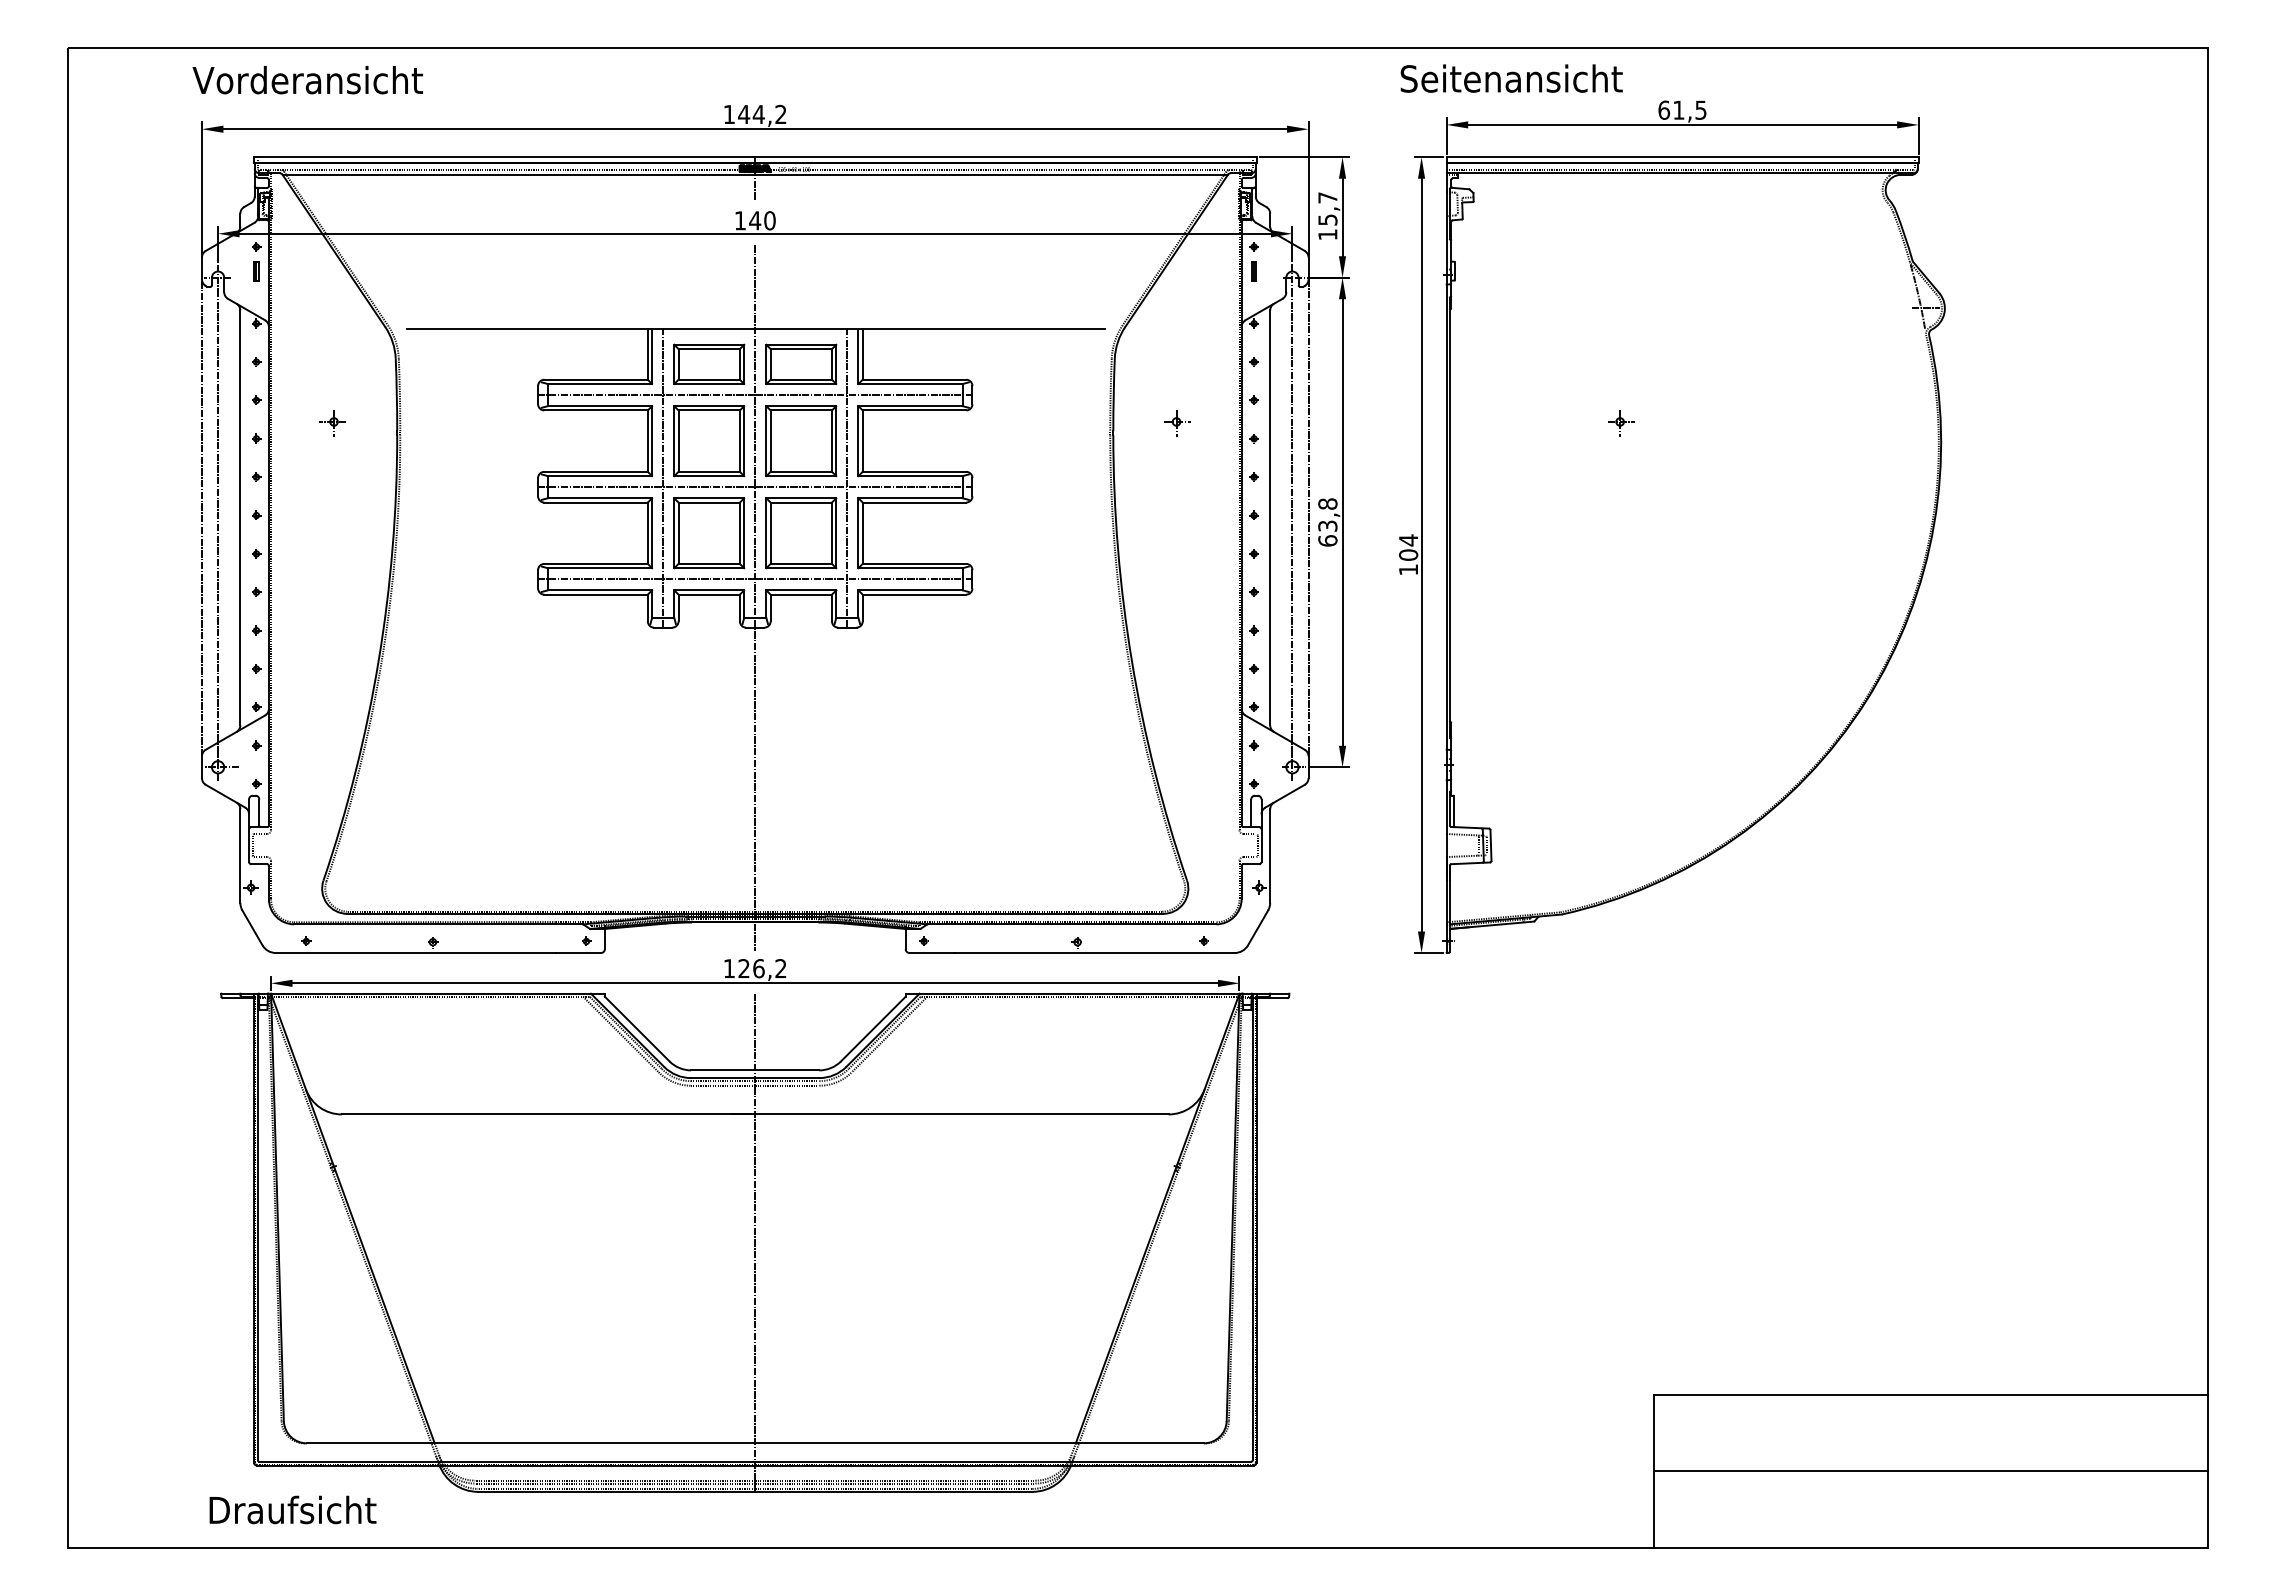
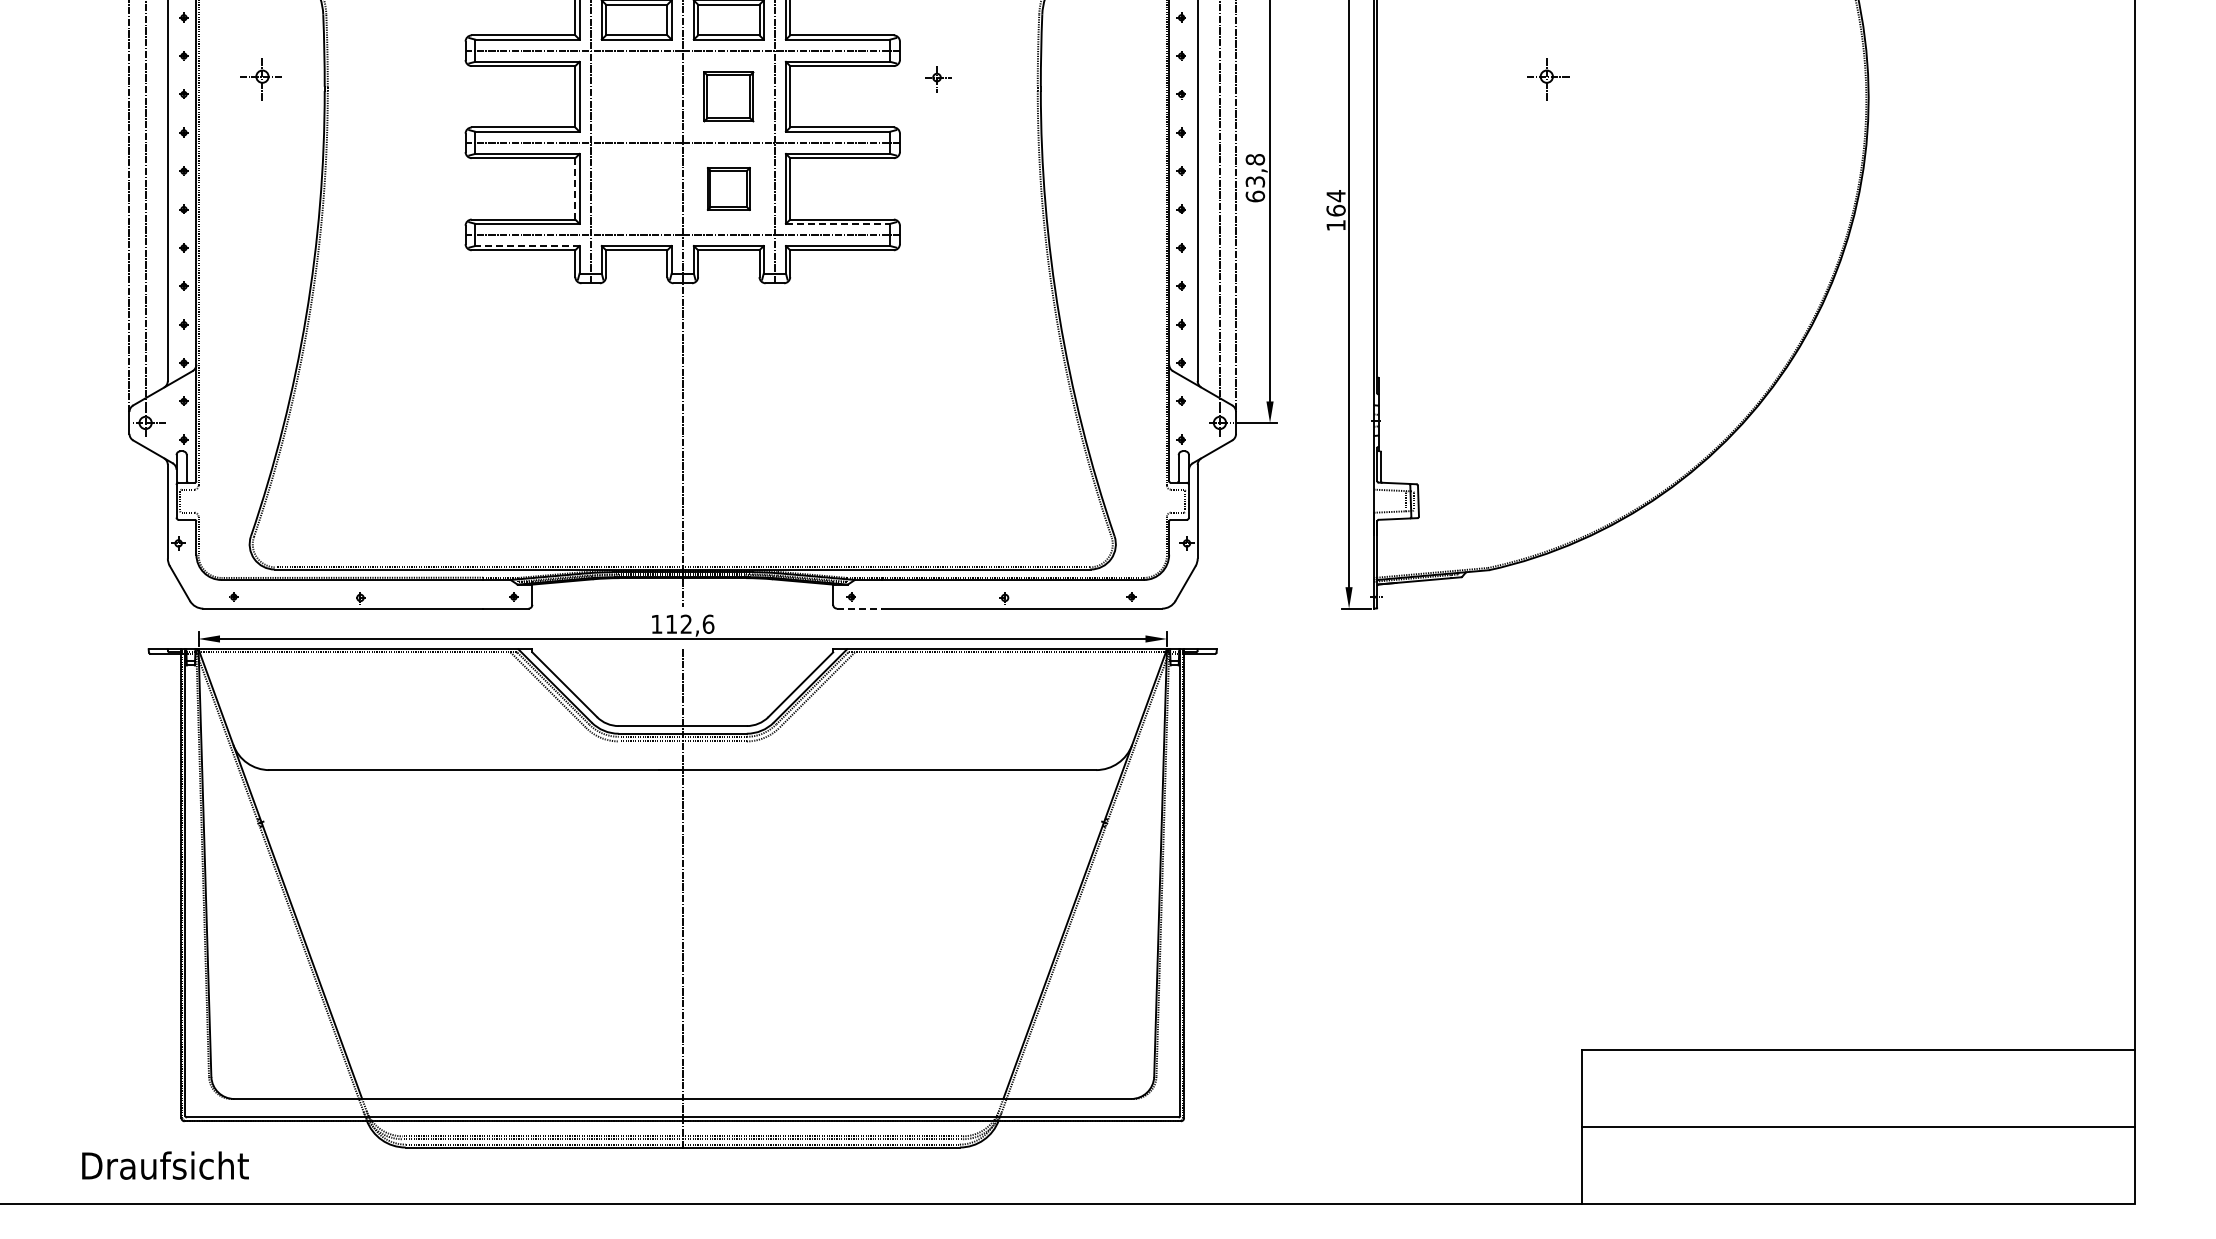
part: (332, 423) -> (260, 79), size x1.6
part: (1177, 423) -> (938, 79), moved
part: (1621, 423) -> (1549, 79), size x1.6
part: (709, 441) -> (637, 97), removed
part: (801, 441) -> (729, 97), size x0.7
line: (647, 533) -> (575, 189), solid -> dashed
part: (709, 533) -> (637, 189), removed
part: (801, 533) -> (729, 189), size x0.6
text: (1408, 554) -> (1336, 210), 104 -> 164
line: (911, 568) -> (839, 224), solid -> dashed
line: (599, 590) -> (527, 246), solid -> dashed
line: (932, 953) -> (860, 609), solid -> dashed
text: (762, 968) -> (690, 624), 126,2 -> 112,6
text: (292, 1509) -> (165, 1165), moved

